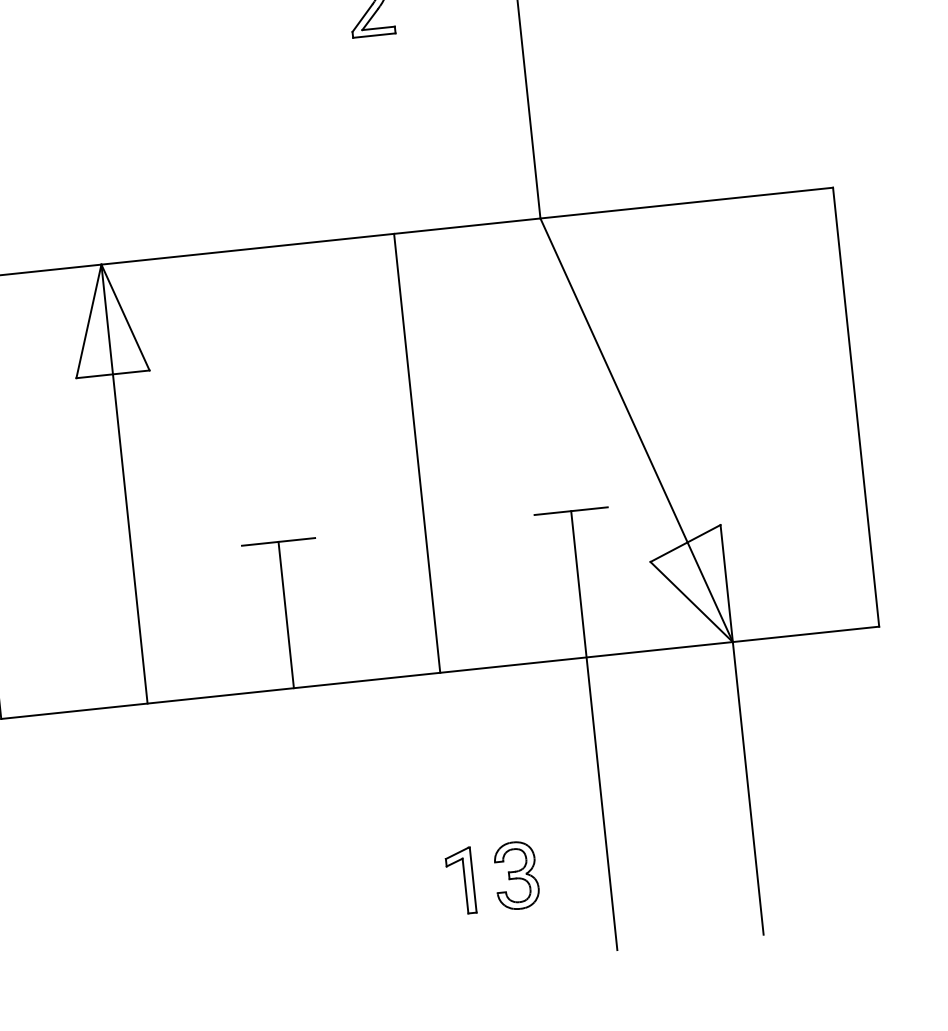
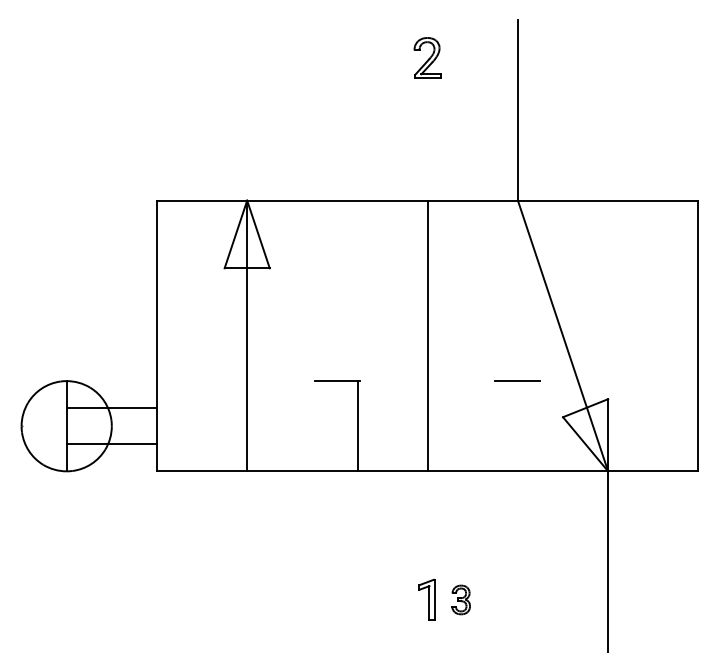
line: (286, 615) -> (358, 426), moved
line: (593, 730) -> (517, 516), removed
part: (515, 875) -> (460, 599), size x0.7

